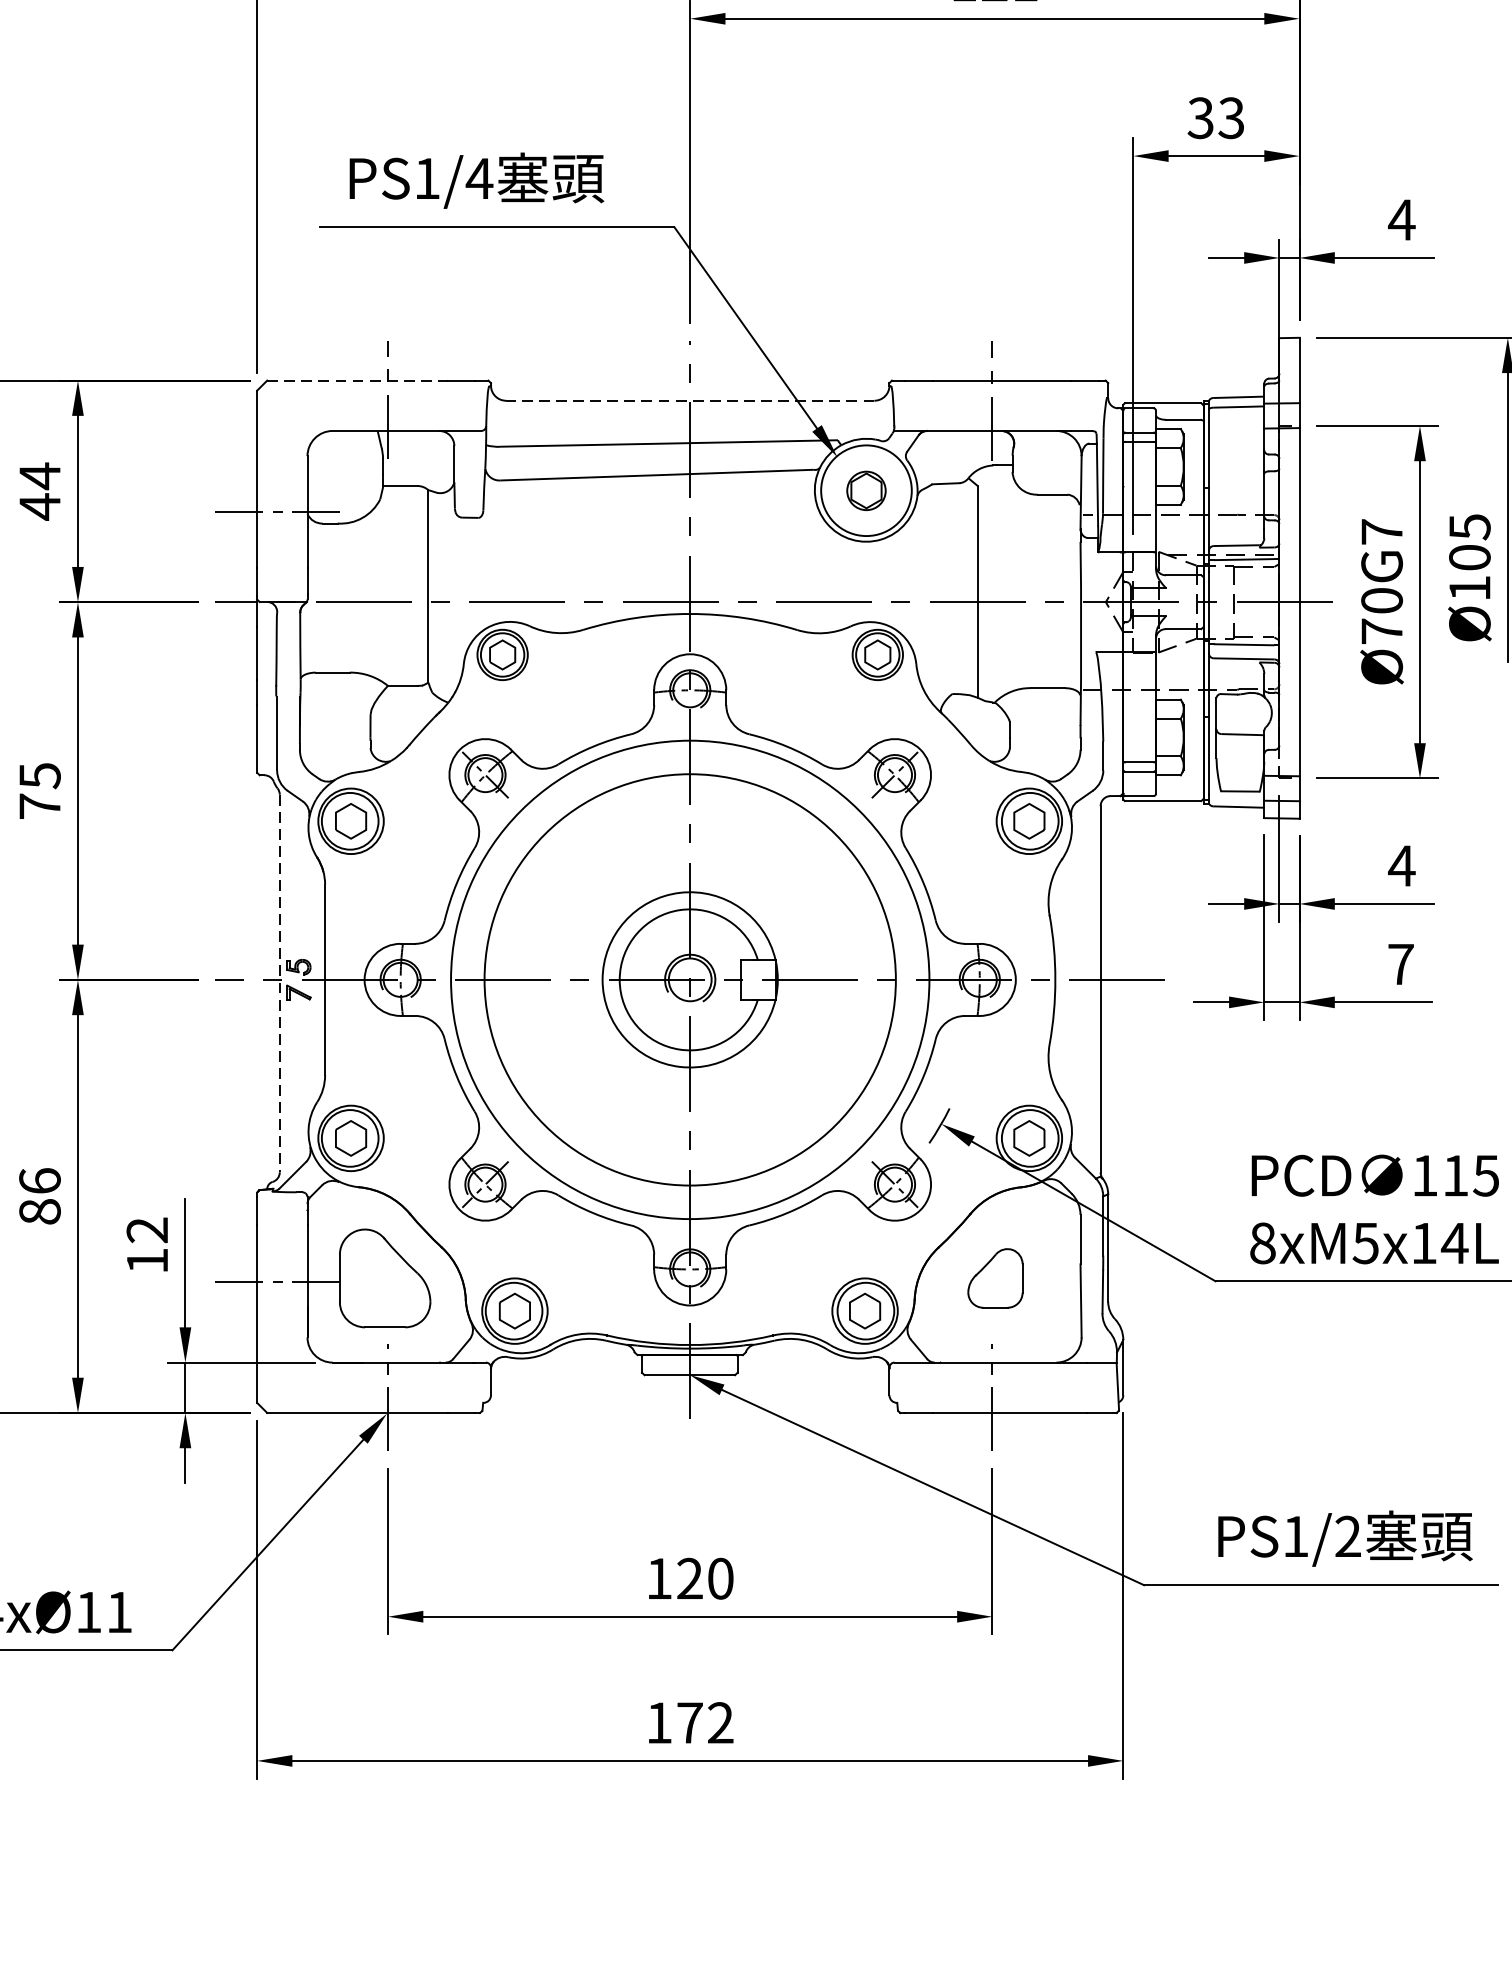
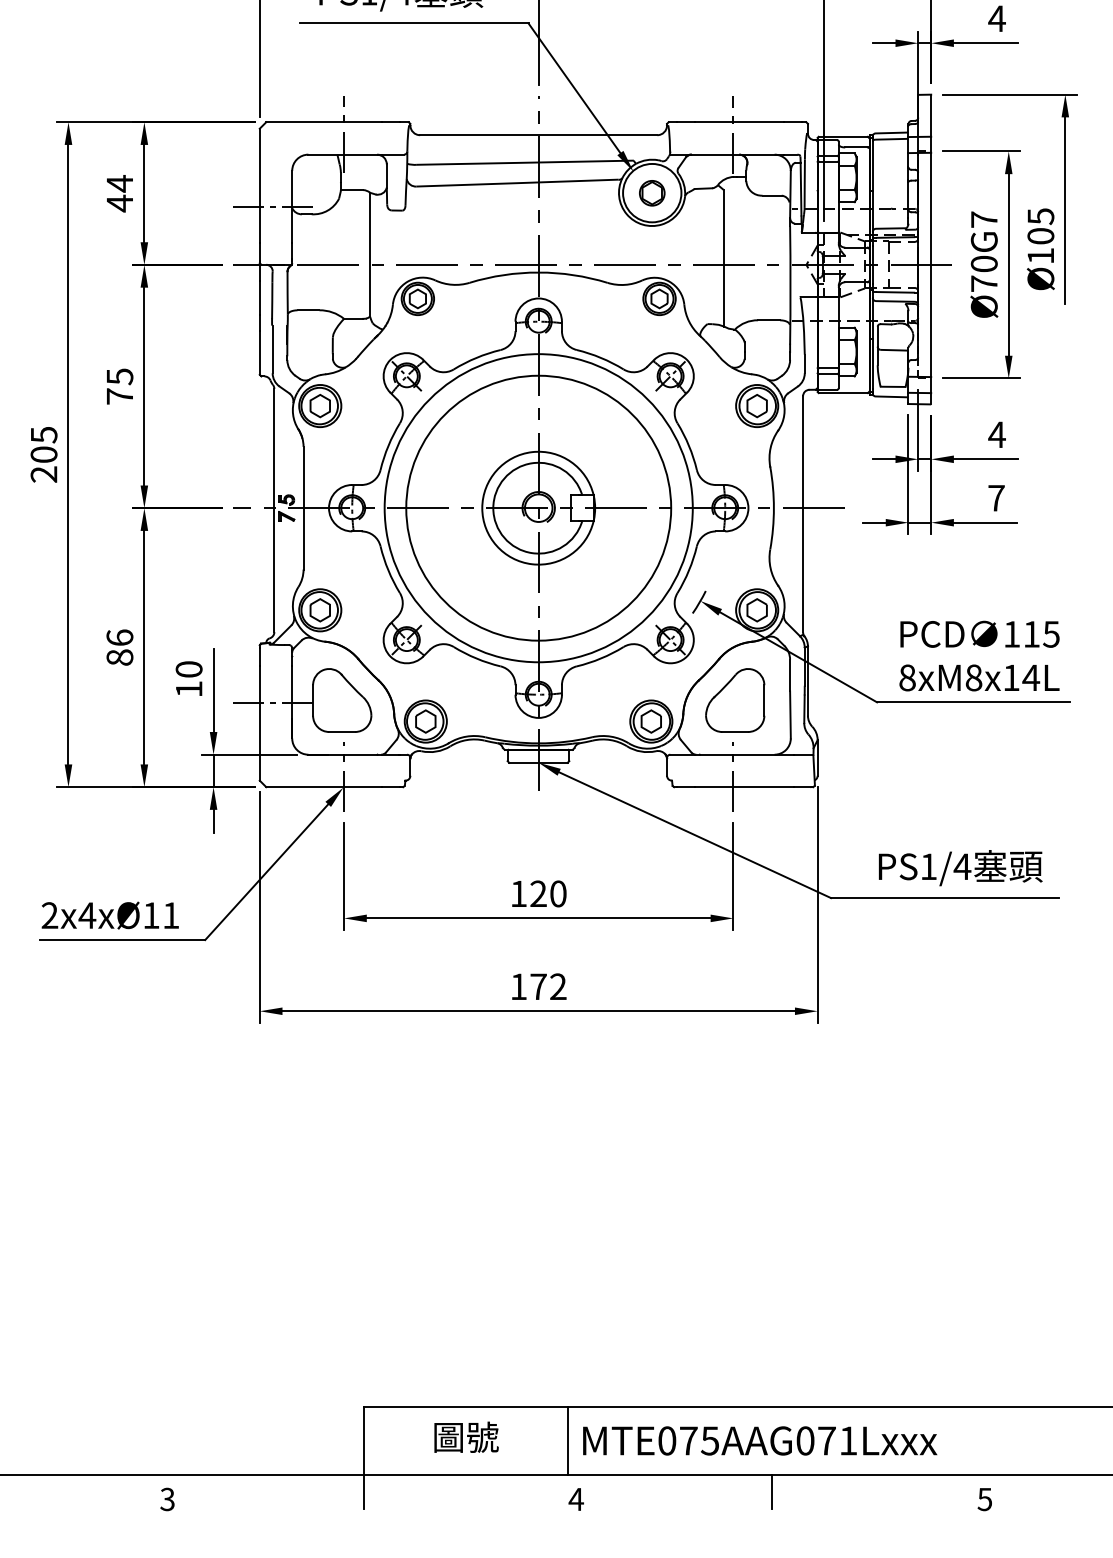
line: (357, 381) -> (324, 122), dashed -> solid
line: (689, 401) -> (538, 135), dashed -> solid
line: (279, 983) -> (274, 510), dashed -> solid
text: (146, 1230) -> (188, 669), 12 -> 10
text: (1365, 1242) -> (973, 677), 8xM5x14L -> 8xM8x14L
part: (995, 1278) -> (735, 700), size x1.67
text: (1348, 1536) -> (962, 866), PS1/2 -> PS1/4

